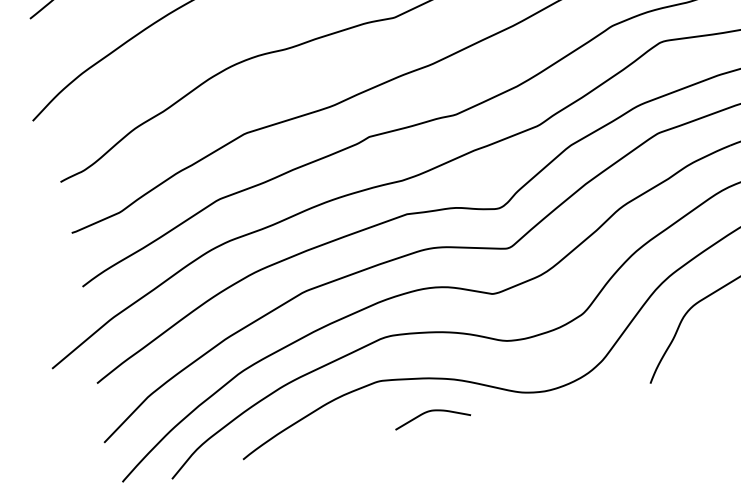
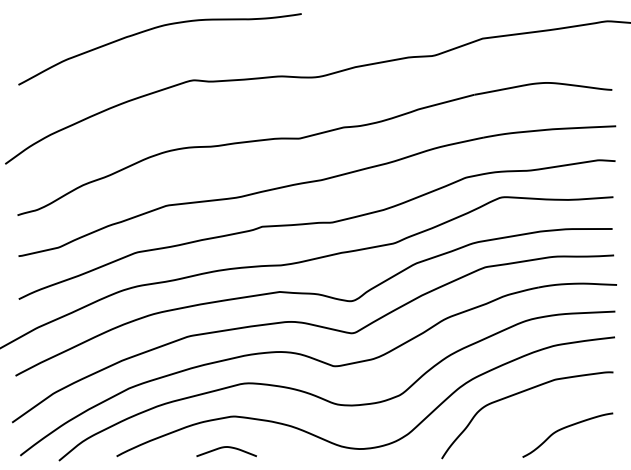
curve: (430, 411) -> (226, 447), moved

